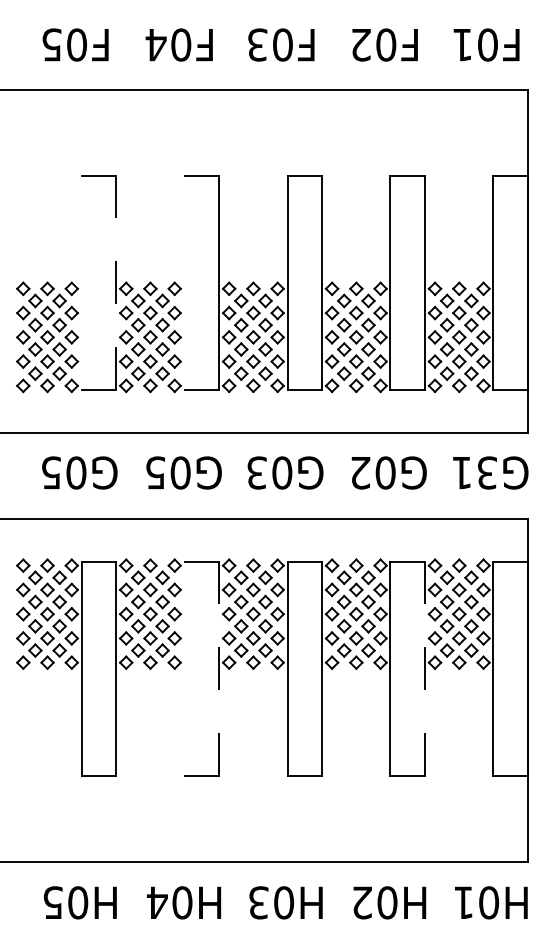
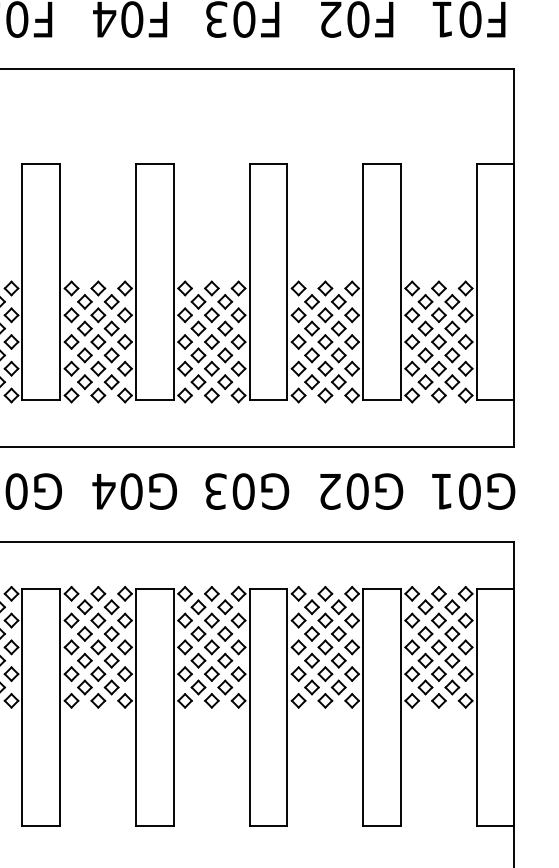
line: (81, 282) -> (22, 281), added
line: (115, 282) -> (59, 281), dashed -> solid
line: (184, 282) -> (135, 281), added
text: (155, 472) -> (103, 491), G05 -> G04
text: (487, 472) -> (470, 491), G31 -> G01
line: (184, 668) -> (135, 707), added
line: (218, 669) -> (173, 708), dashed -> solid
line: (424, 669) -> (400, 708), dashed -> solid

